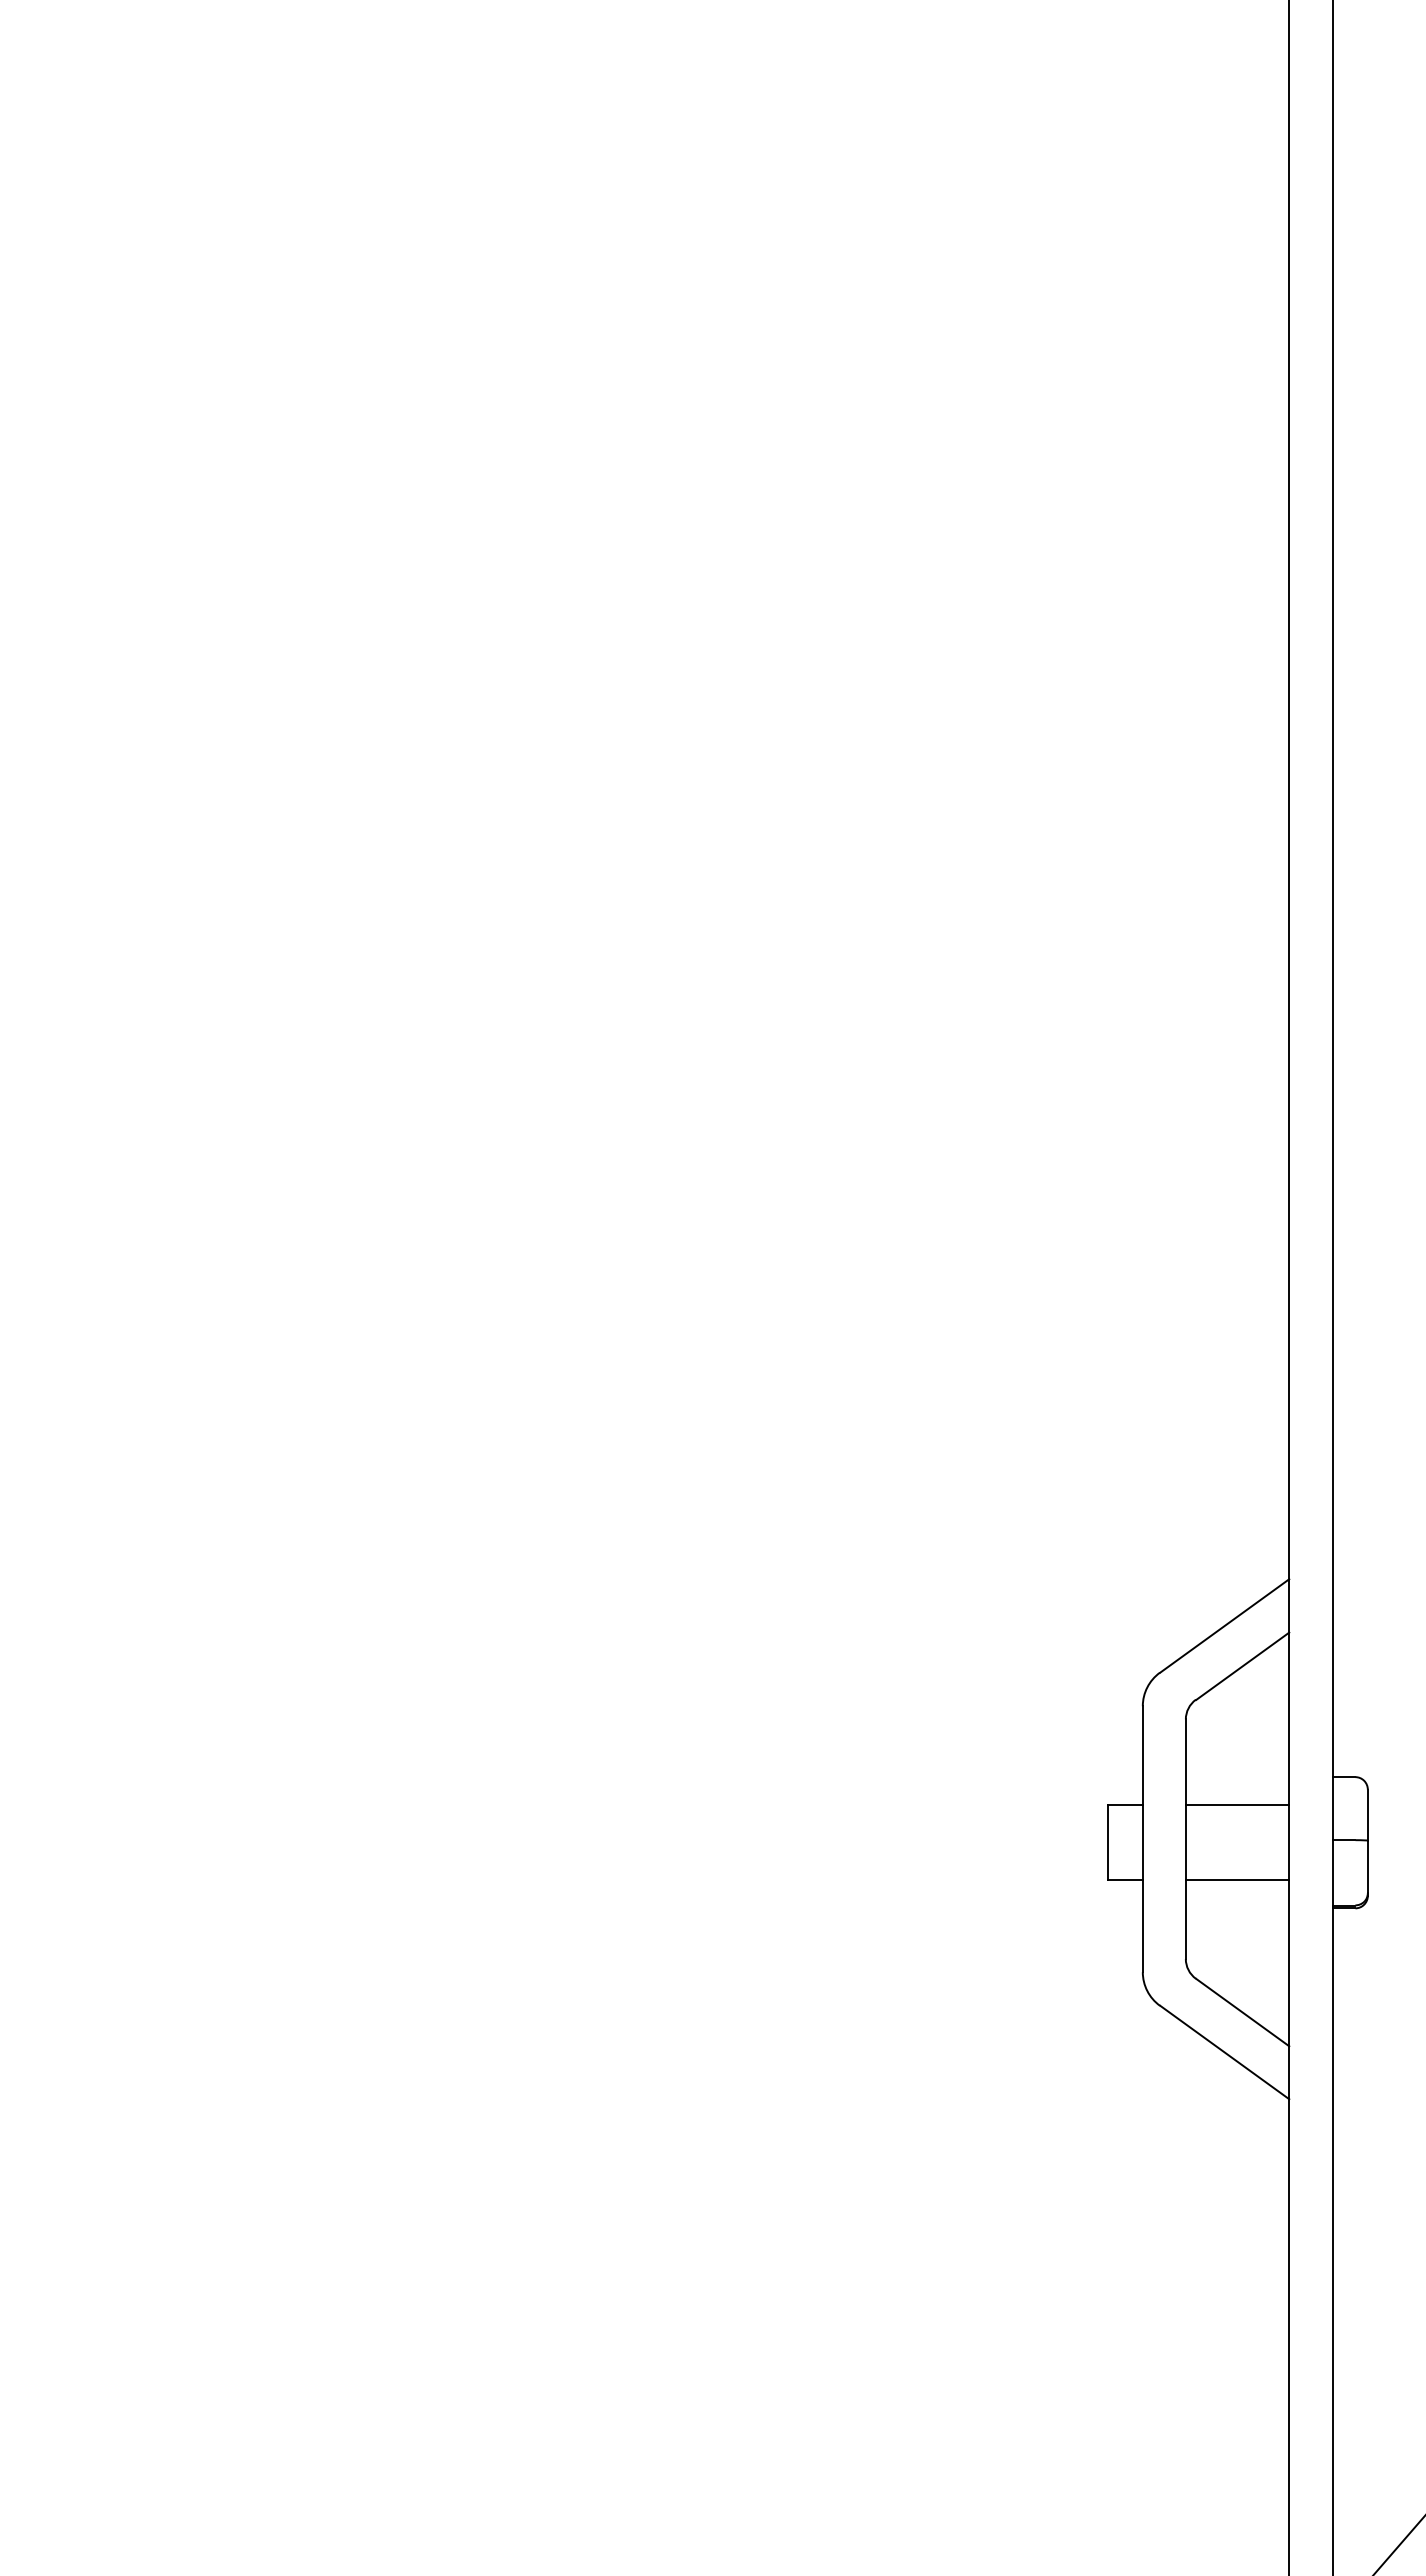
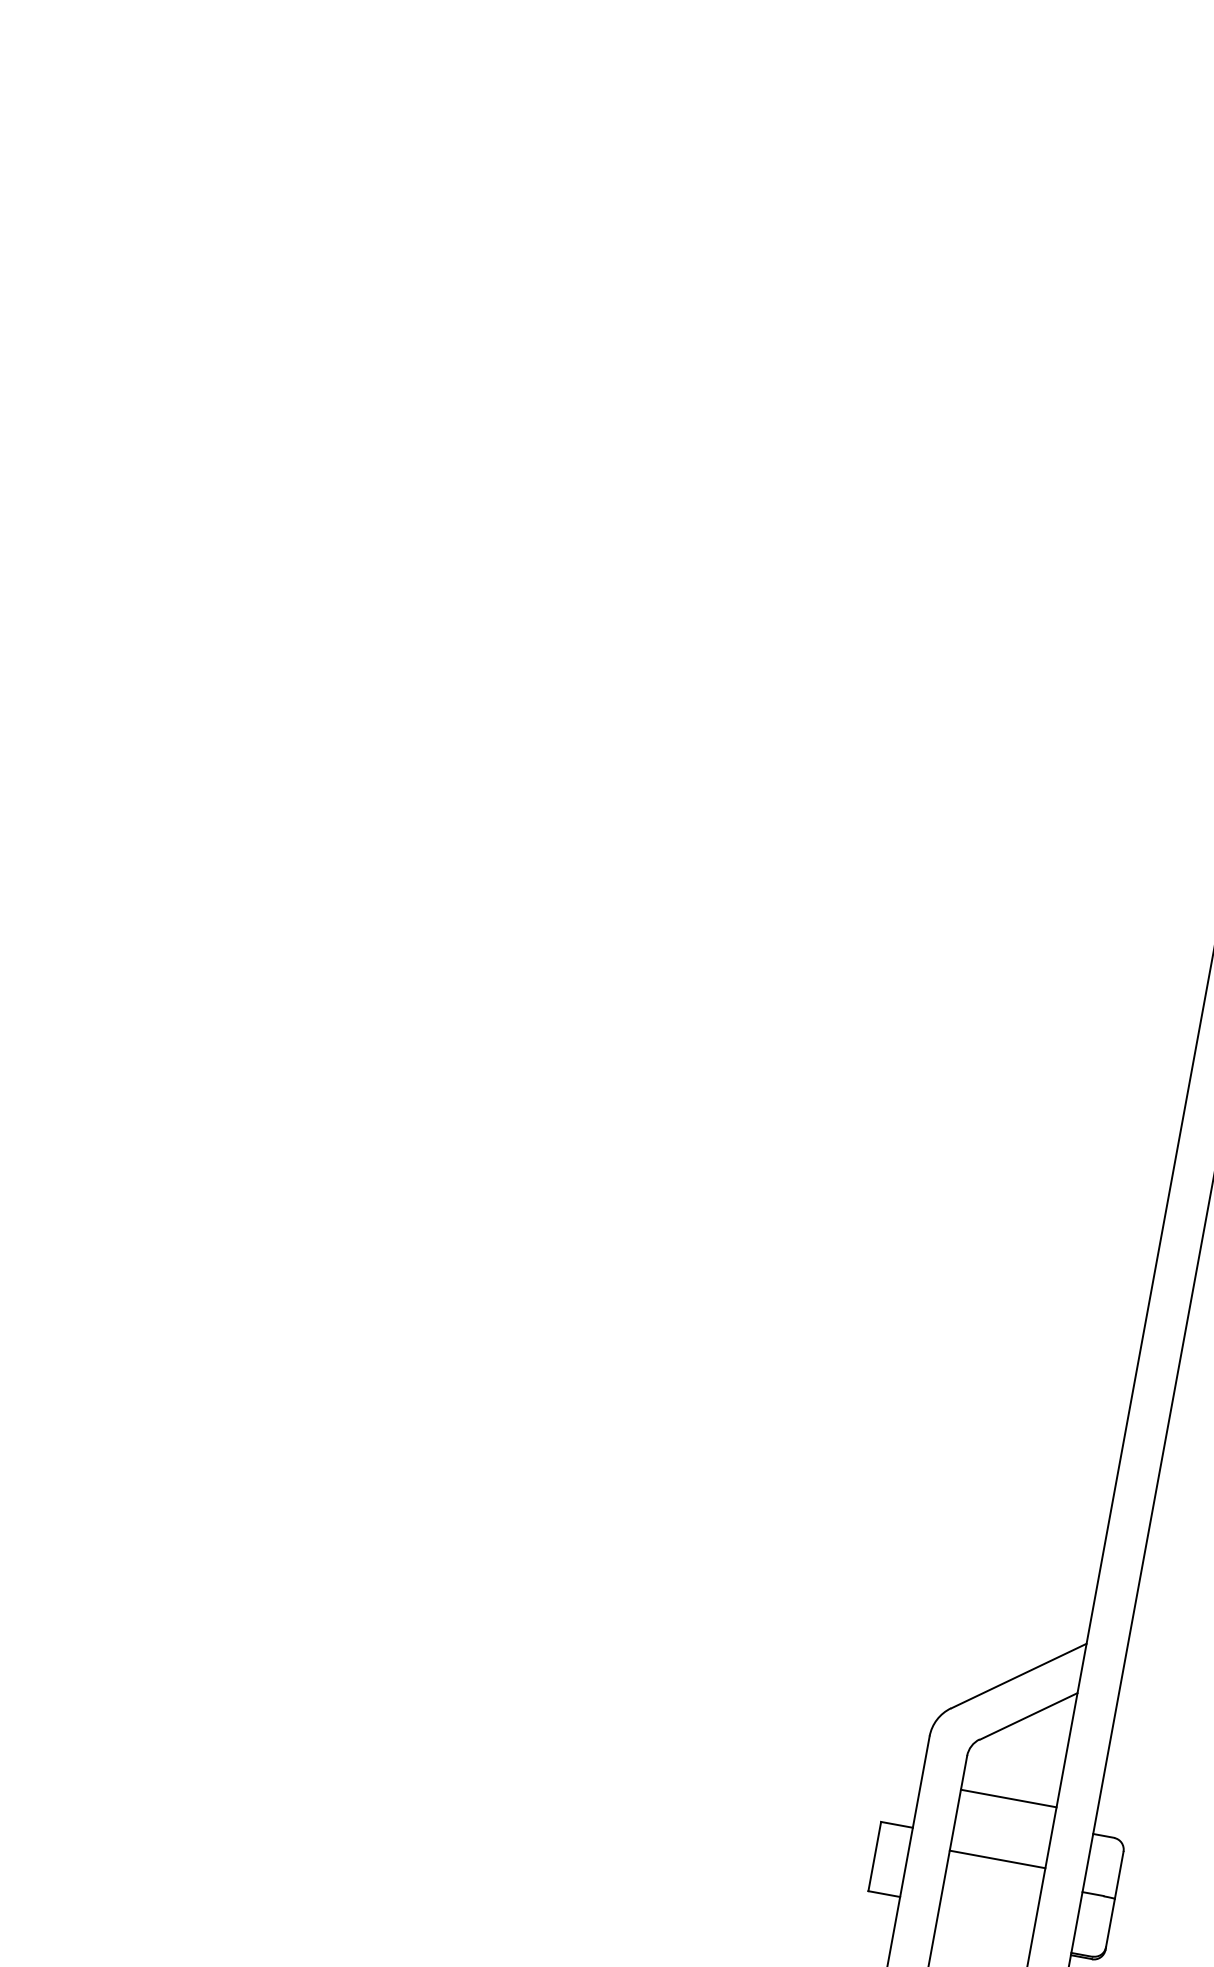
line: (1237, 1805) -> (1008, 1798), moved
line: (1237, 1879) -> (997, 1858), moved

